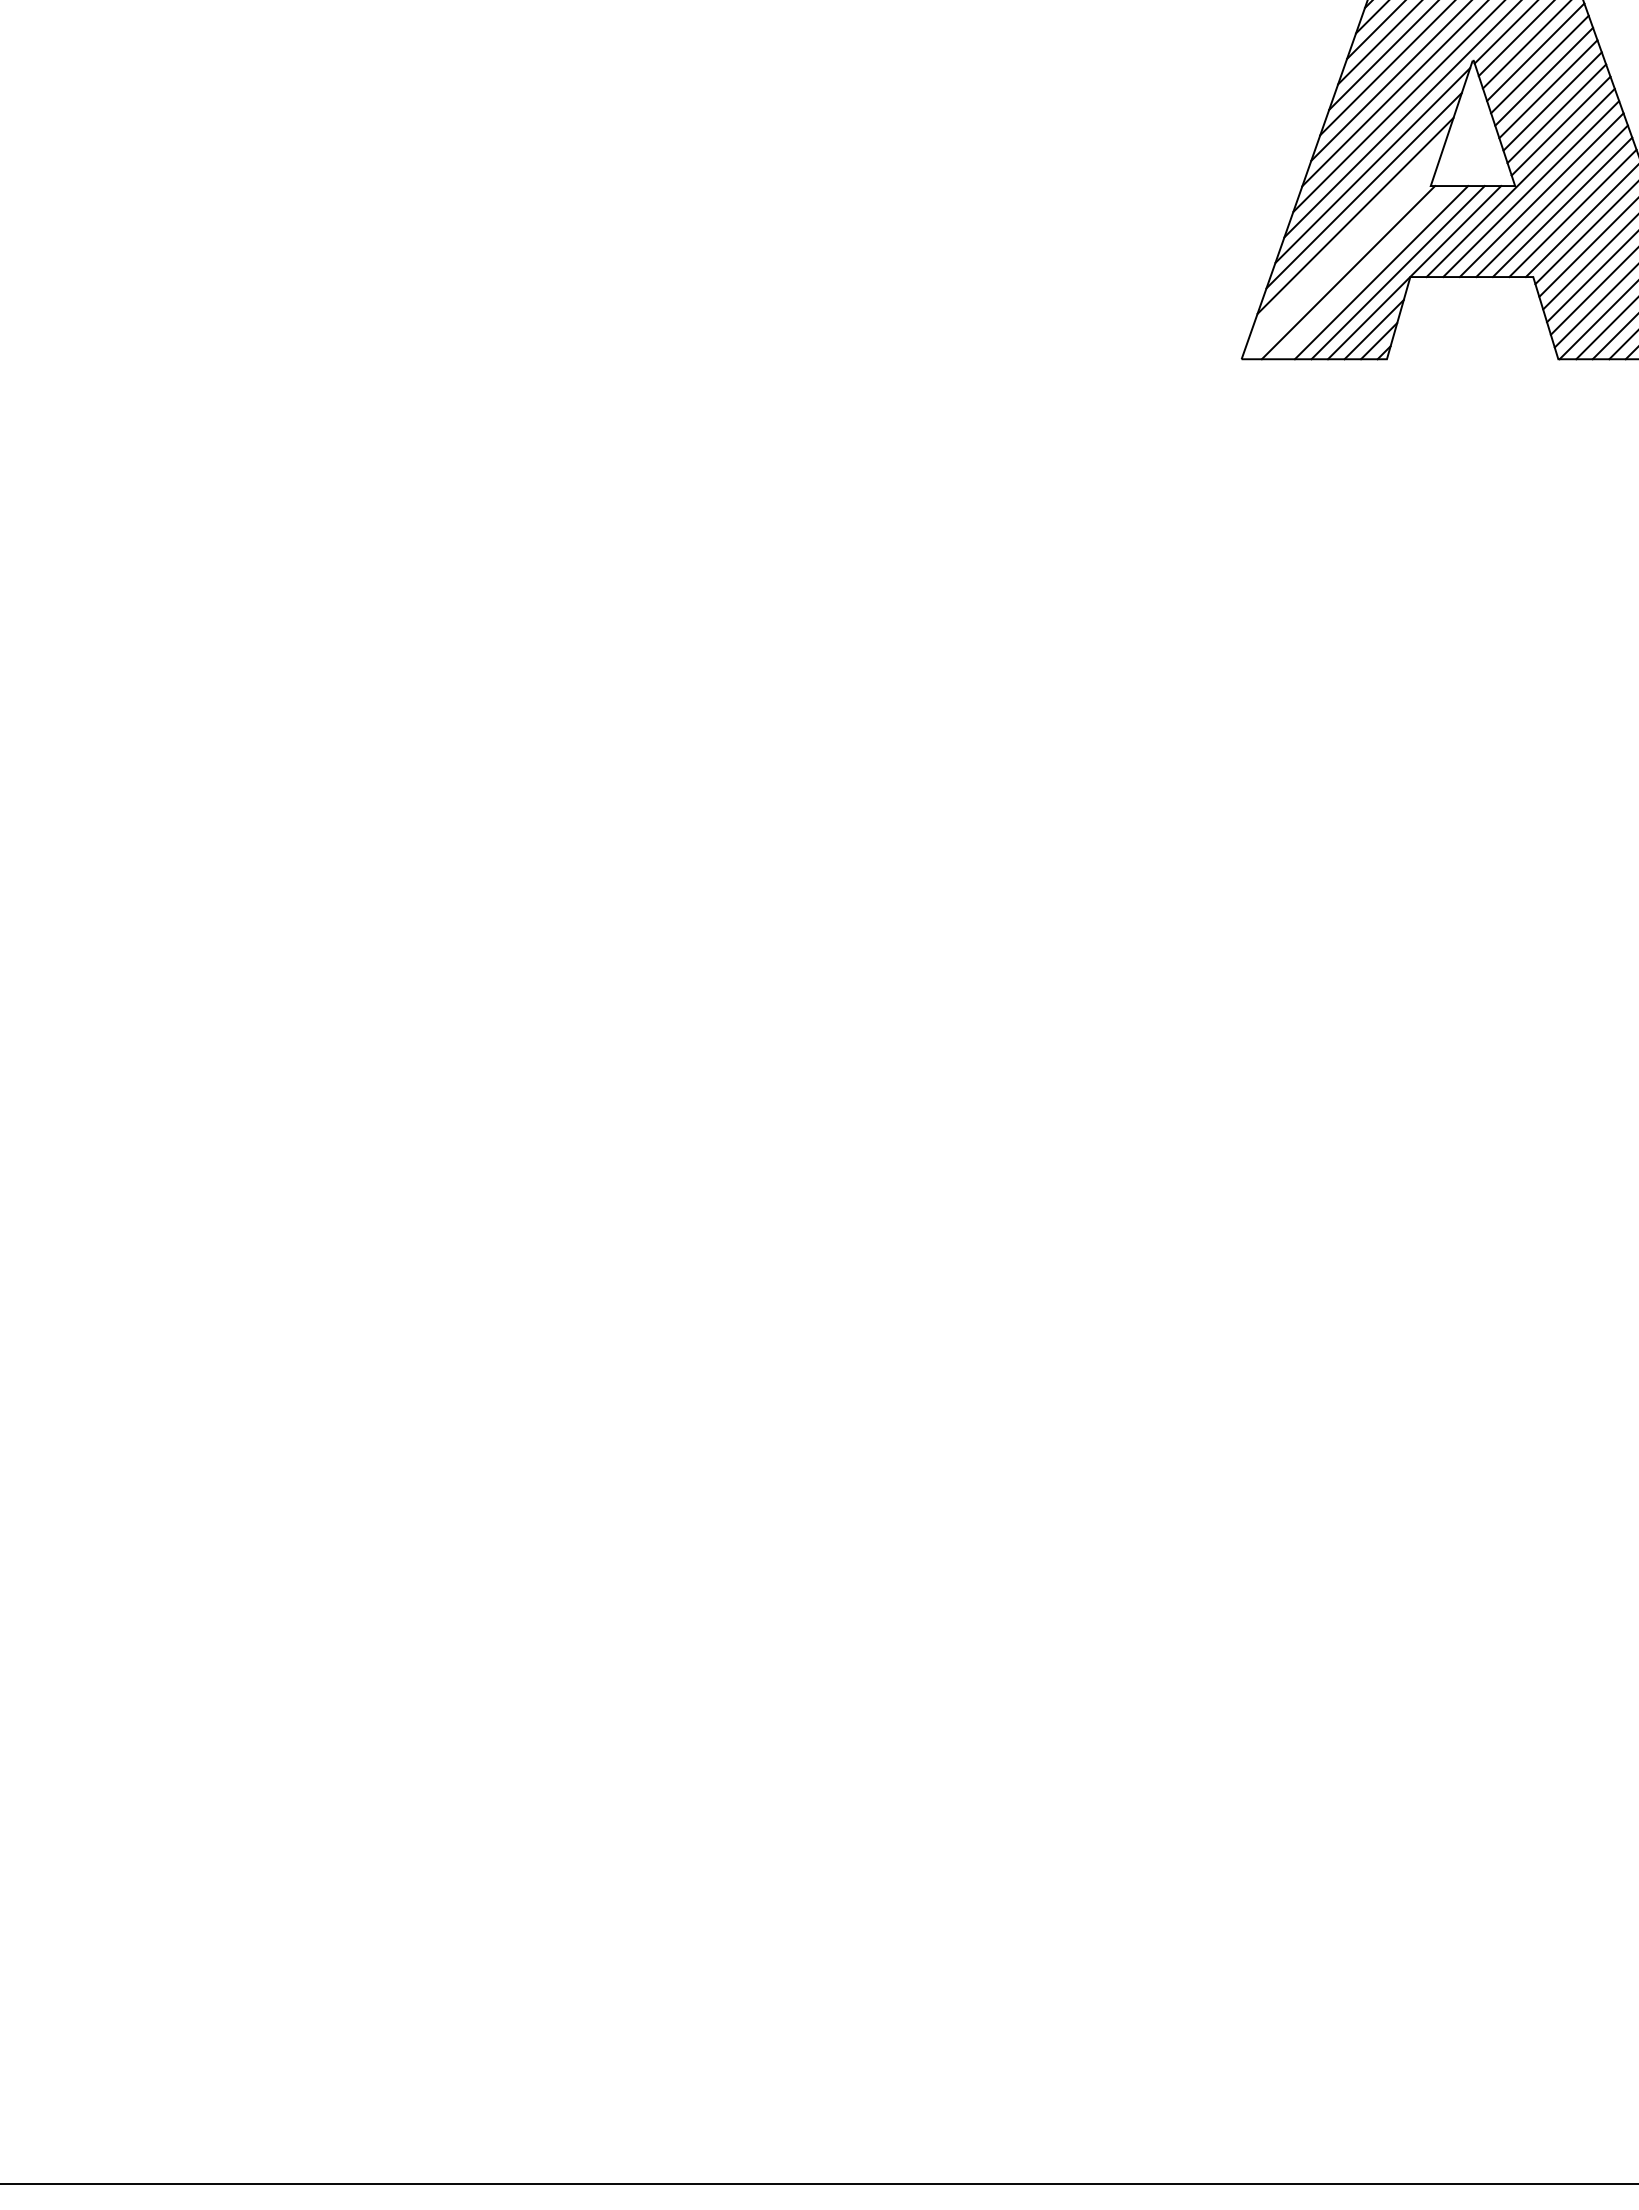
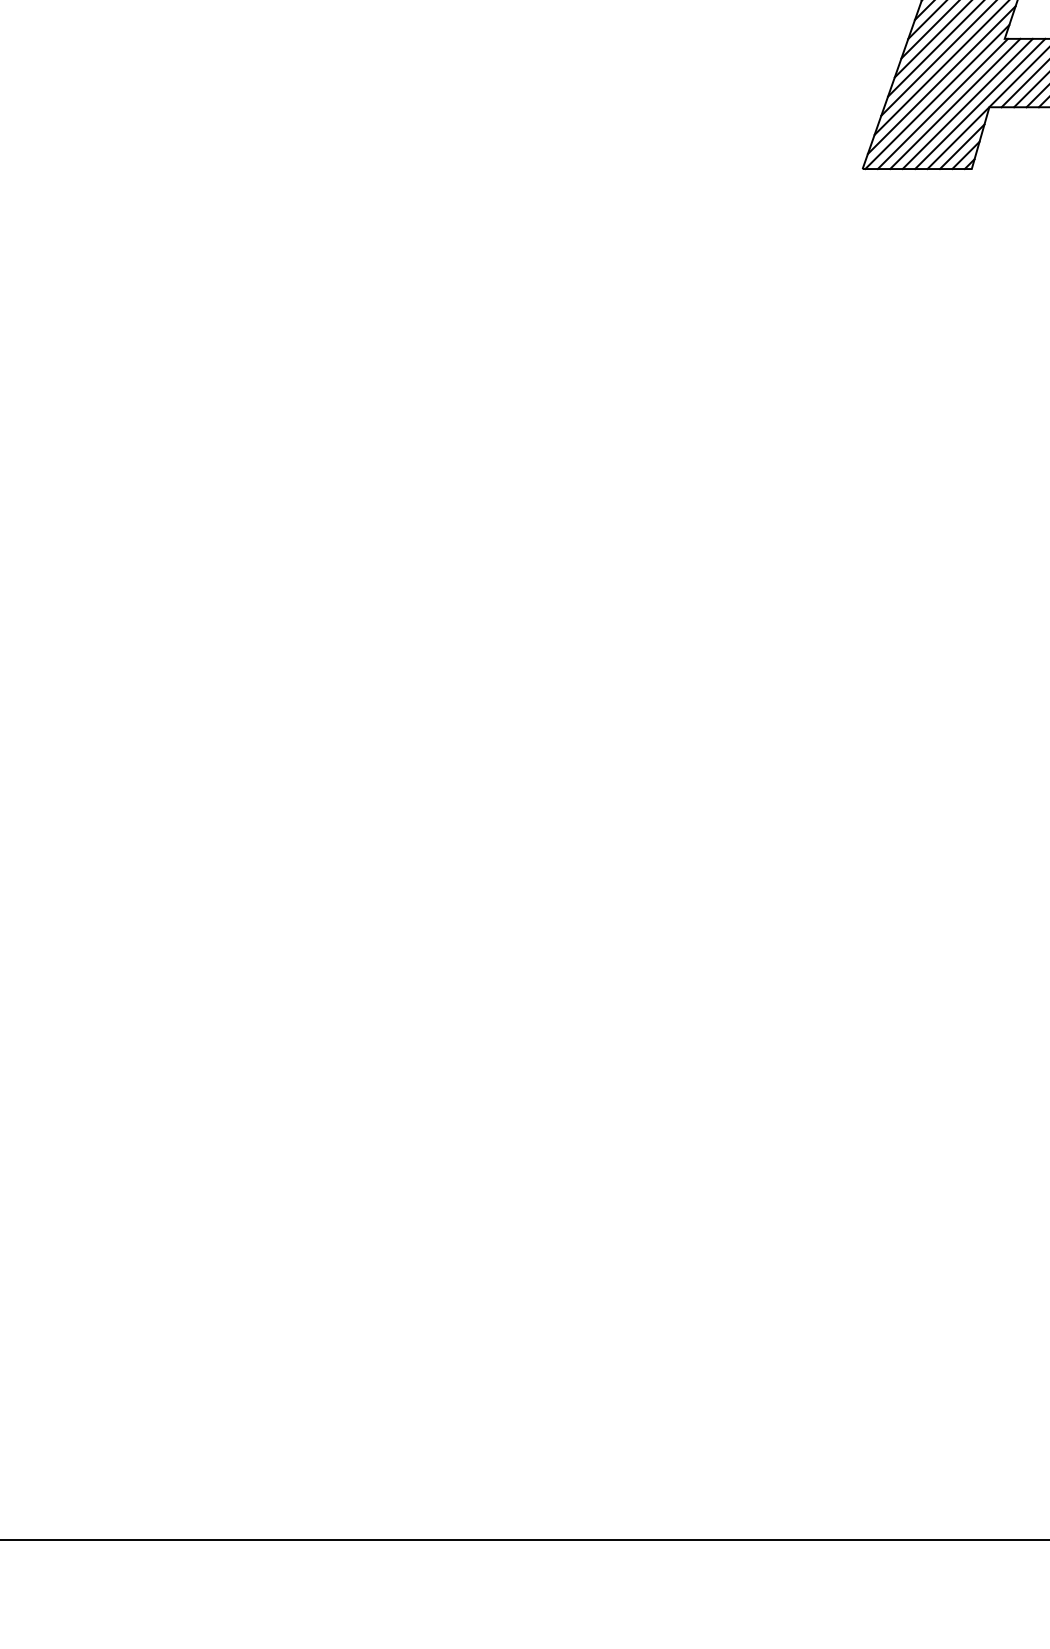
line: (1346, 240) -> (941, 79), added
line: (1340, 263) -> (936, 97), added
line: (1364, 272) -> (954, 103), added

